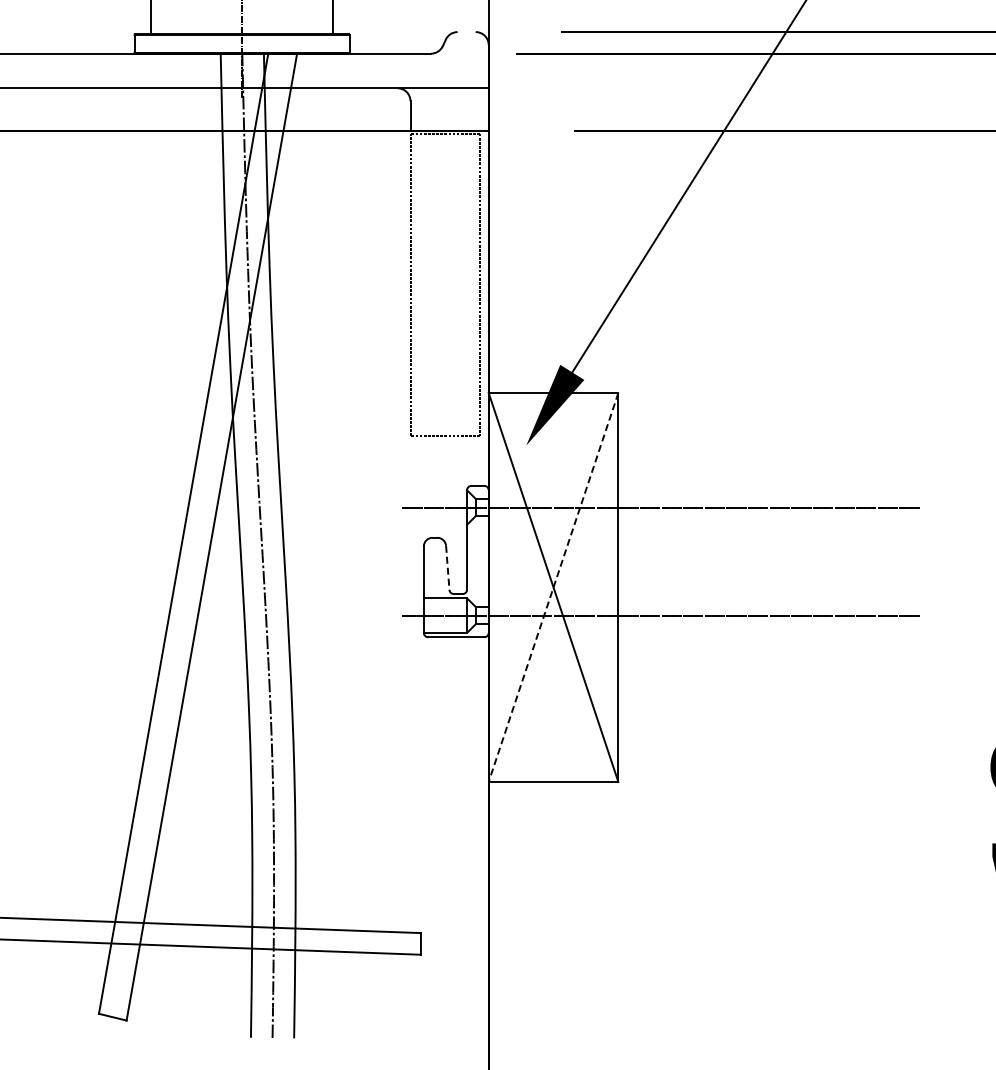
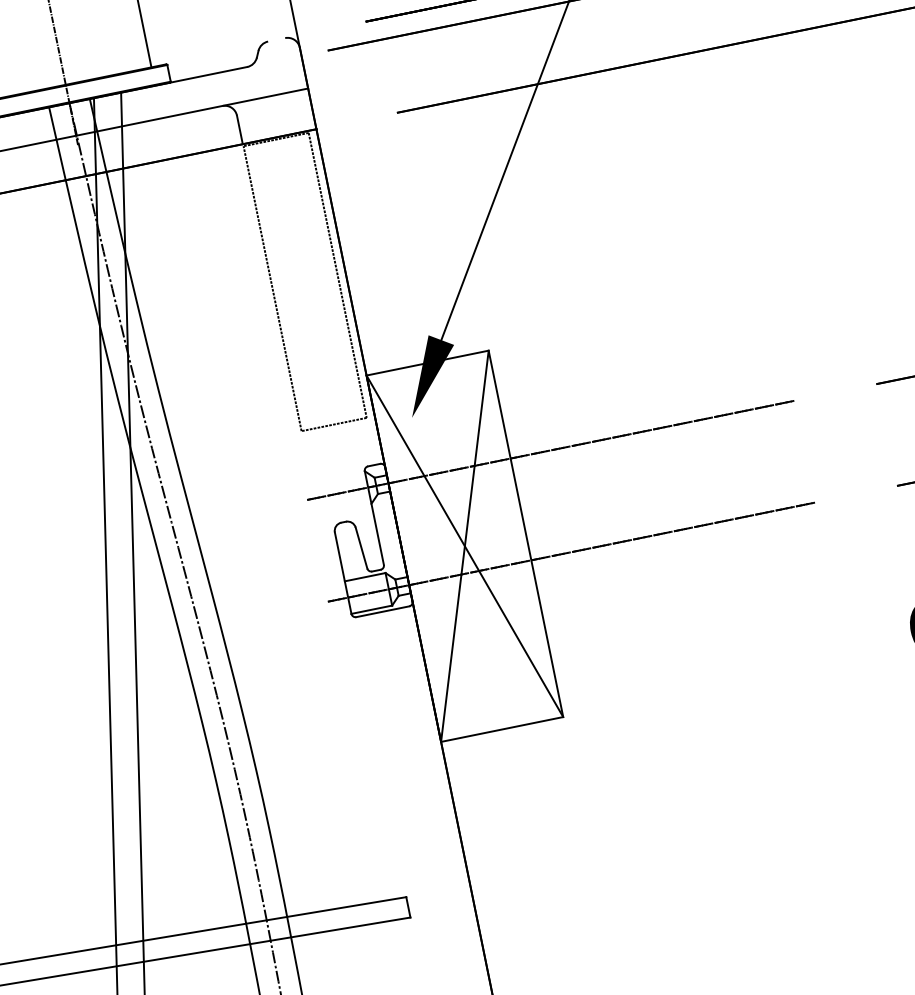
line: (447, 568) -> (361, 548), dashed -> solid
line: (553, 587) -> (464, 546), dashed -> solid

